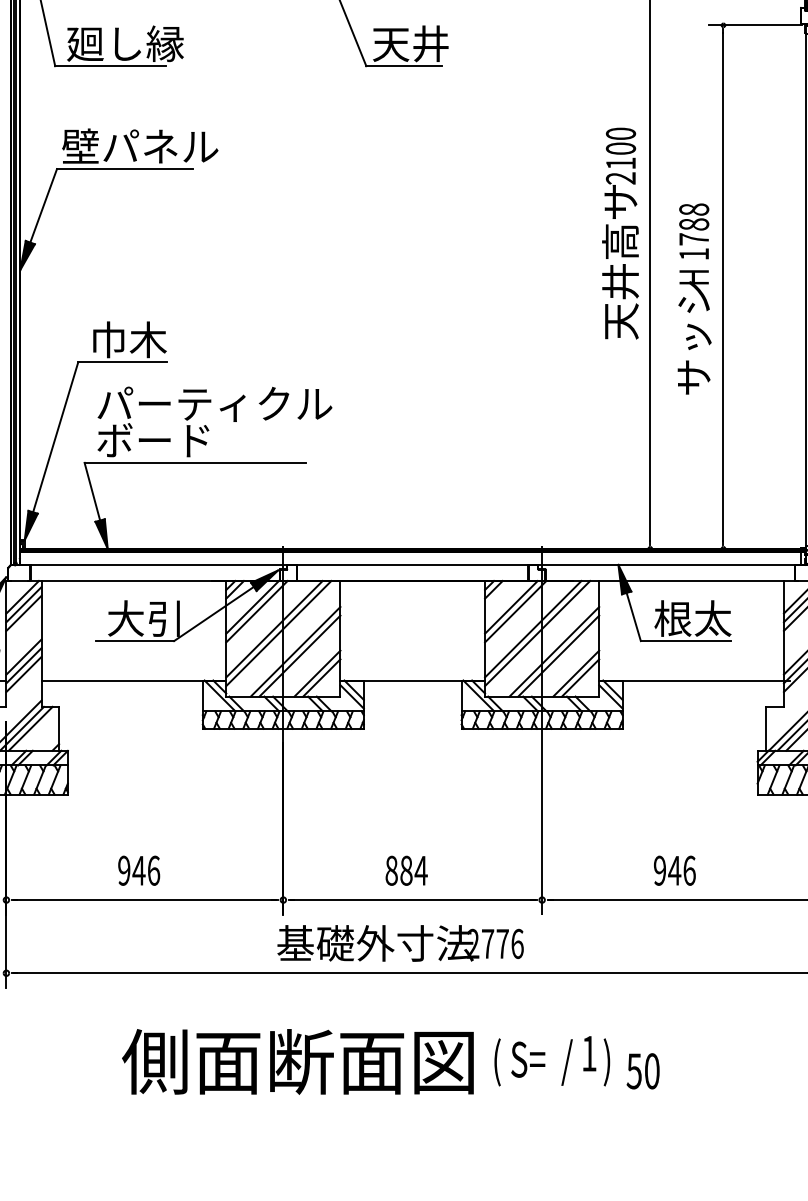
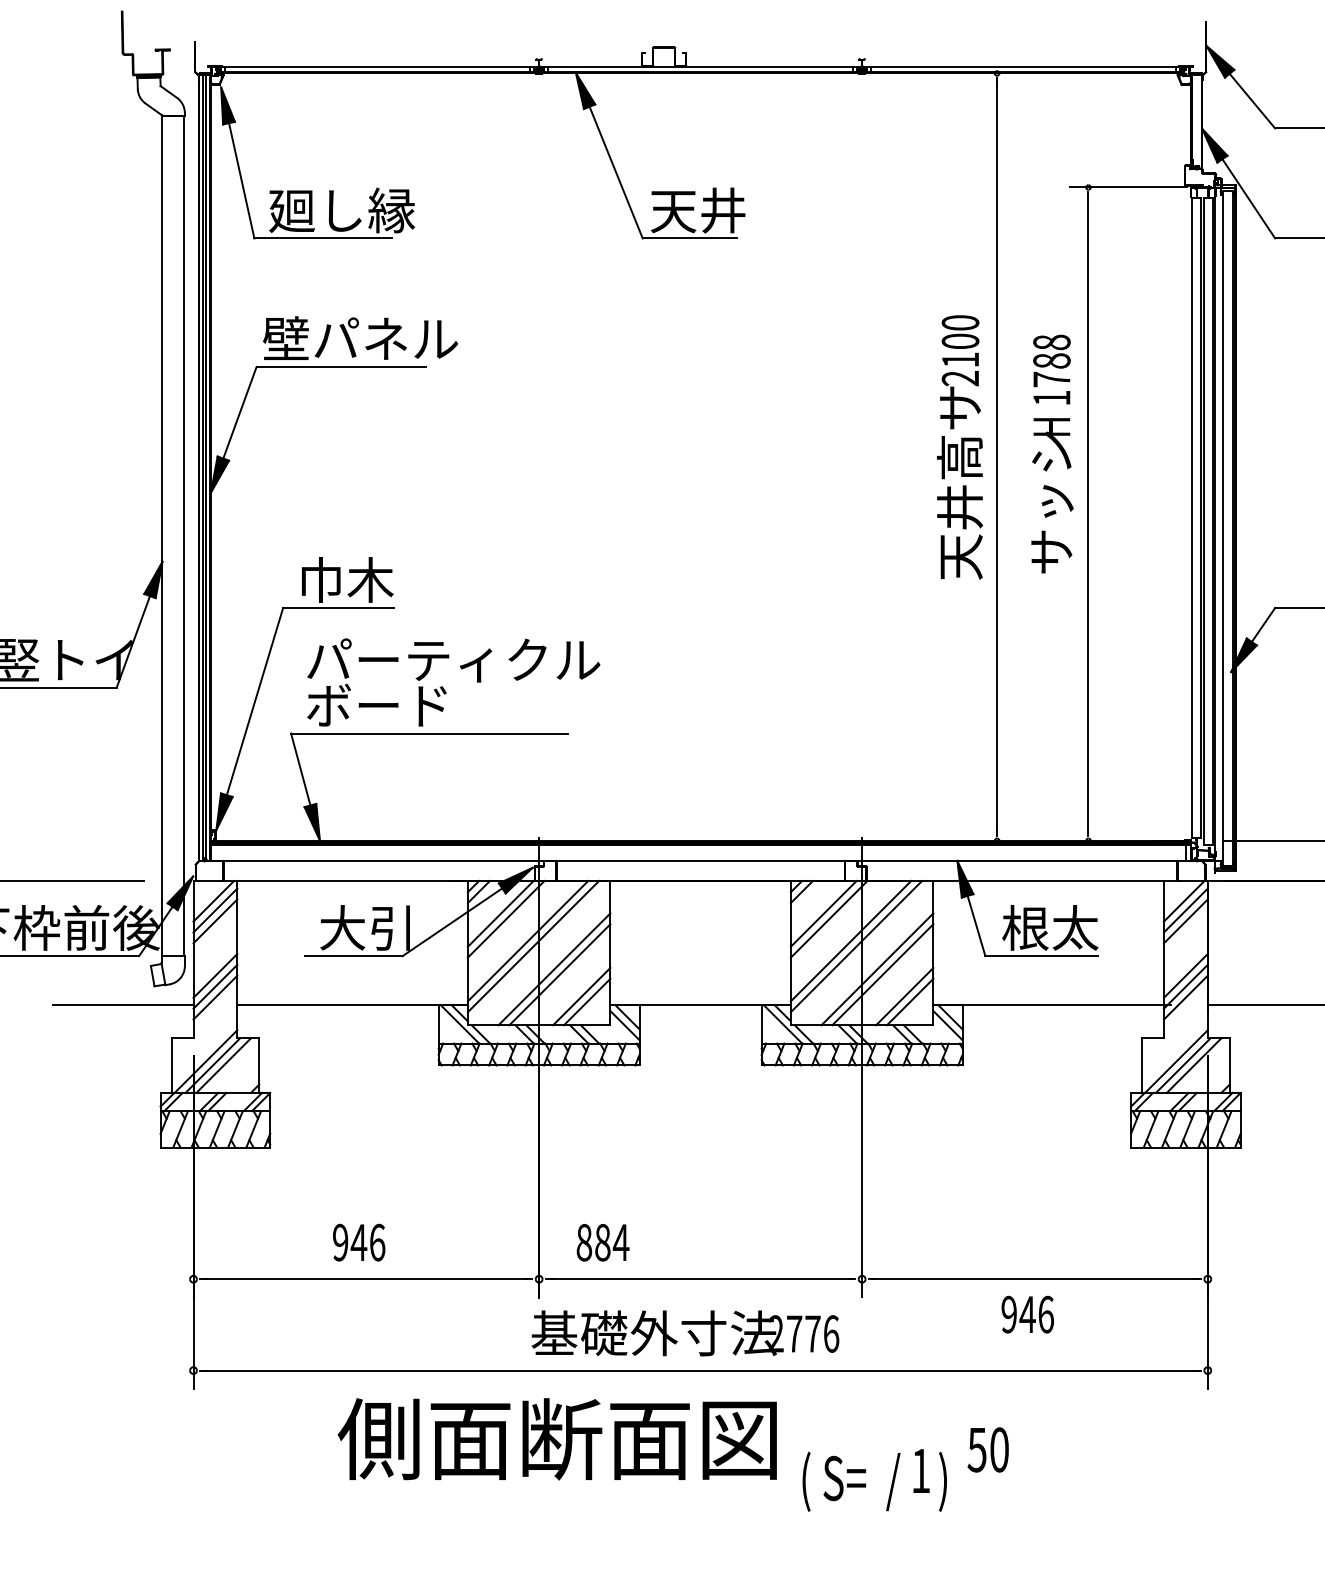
text: (694, 298) -> (1052, 453), moved
text: (406, 870) -> (602, 1242), moved
text: (674, 870) -> (1027, 1314), moved
text: (297, 1062) -> (556, 1439), moved
text: (642, 1070) -> (987, 1449), moved

